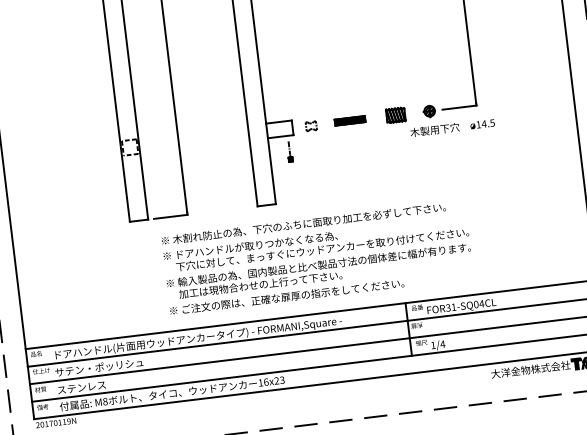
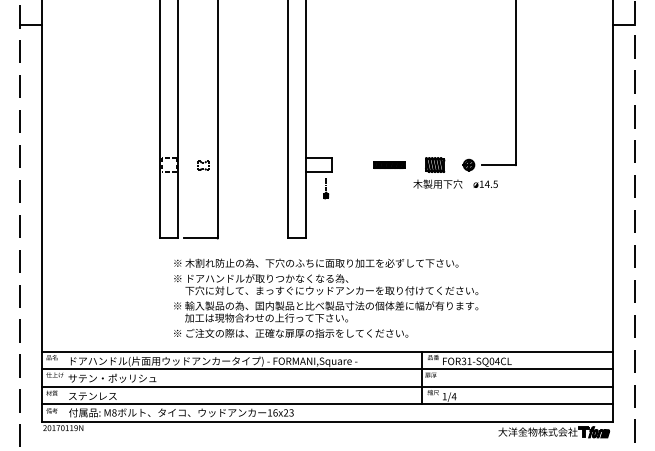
part: (311, 125) -> (203, 165), moved
text: (452, 127) -> (455, 183), moved
text: (318, 256) -> (326, 297), moved

